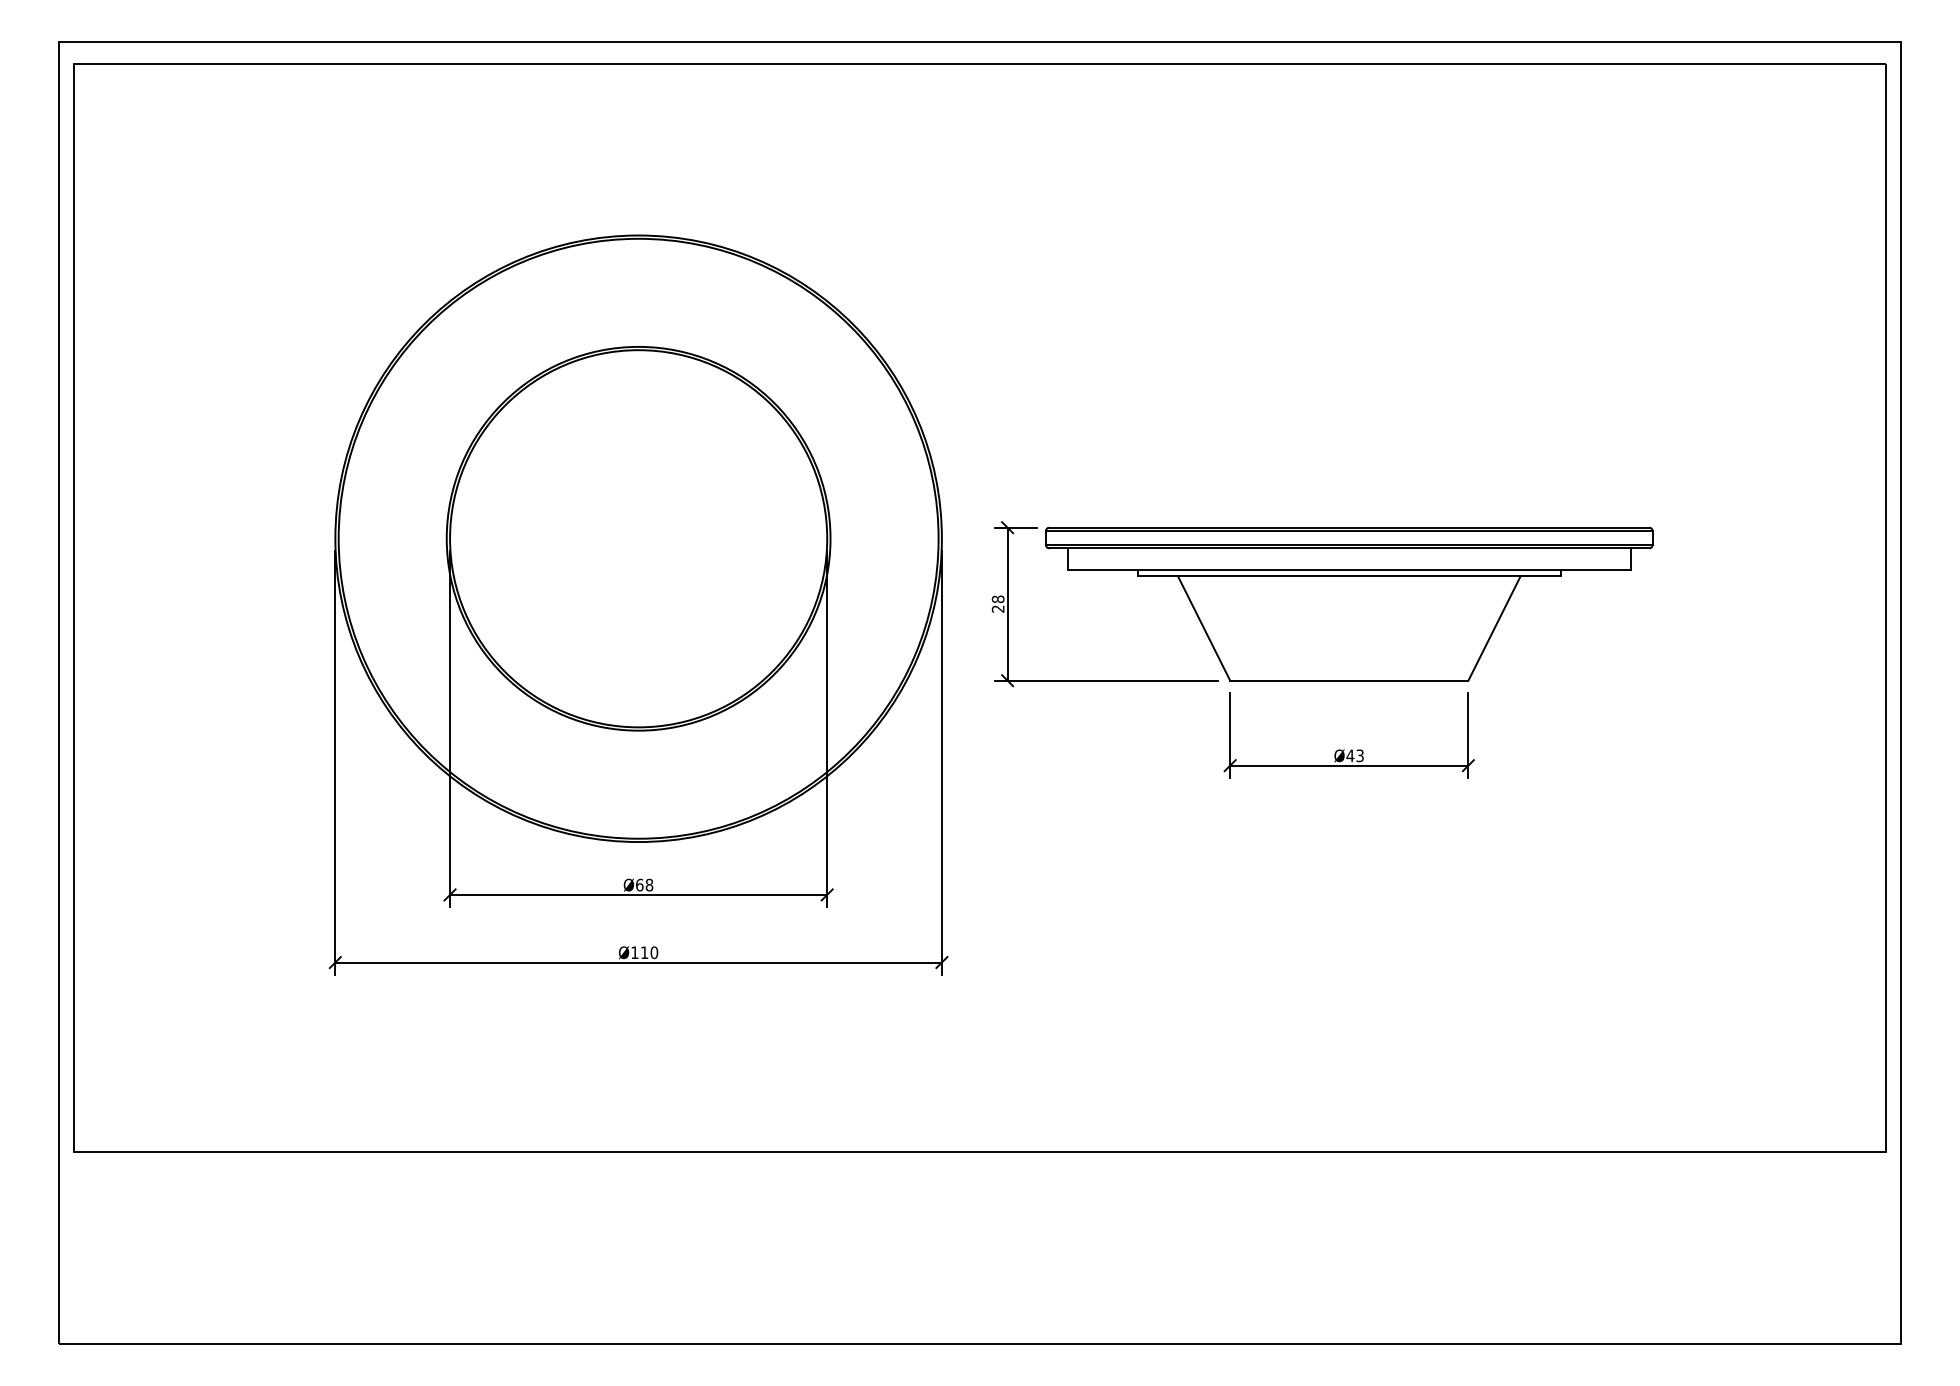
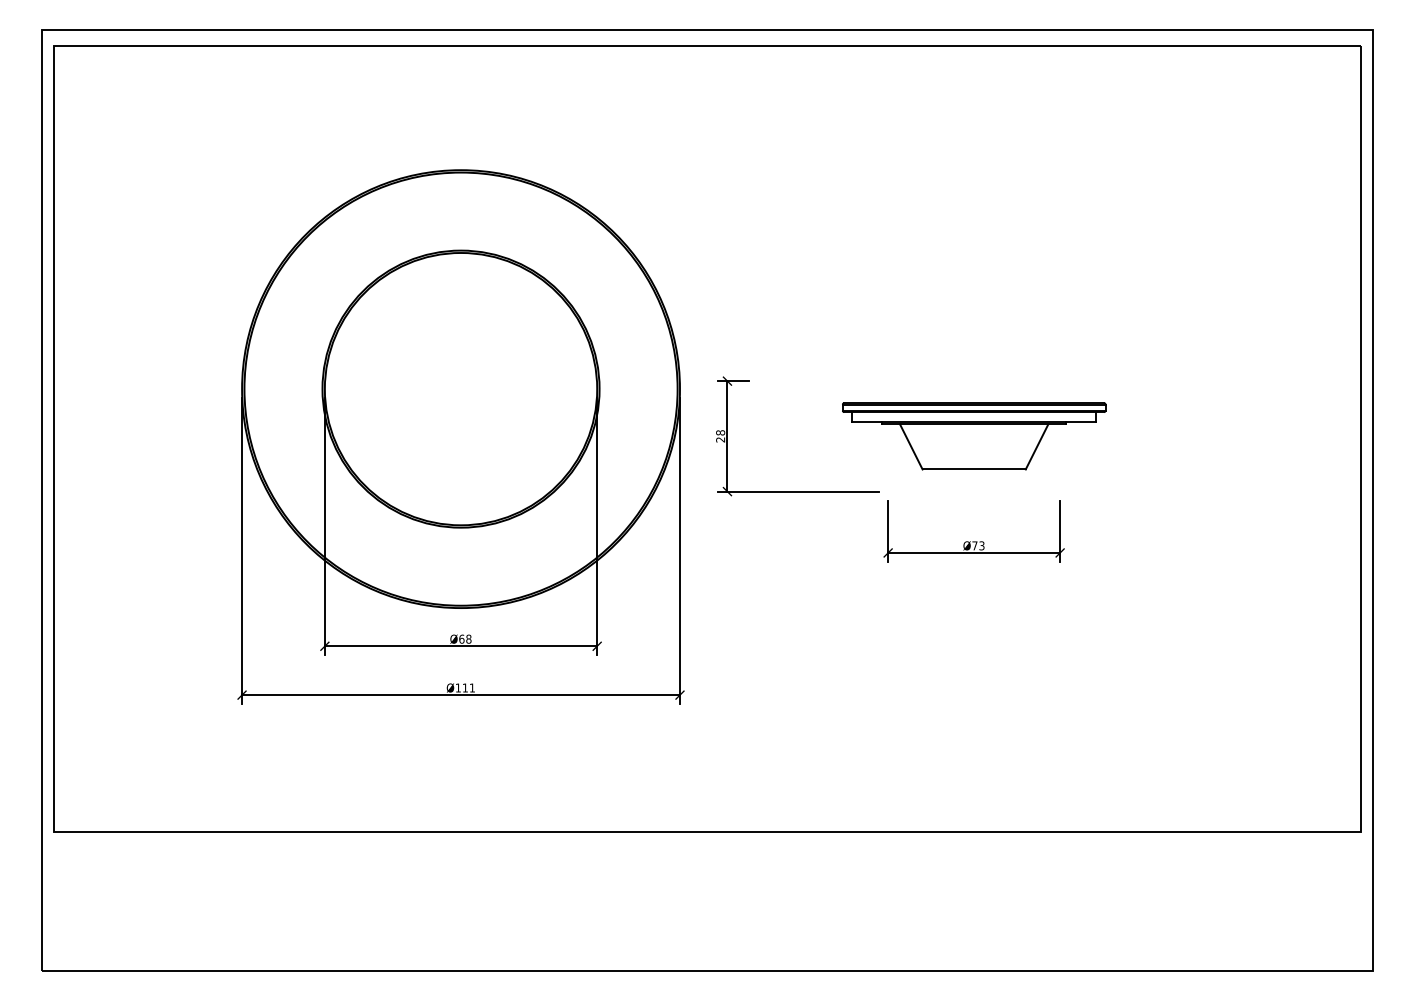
part: (1349, 603) -> (974, 435), size x0.6
text: (1350, 755) -> (975, 545), Ø43 -> Ø73
text: (654, 952) -> (472, 687), Ø110 -> Ø111

